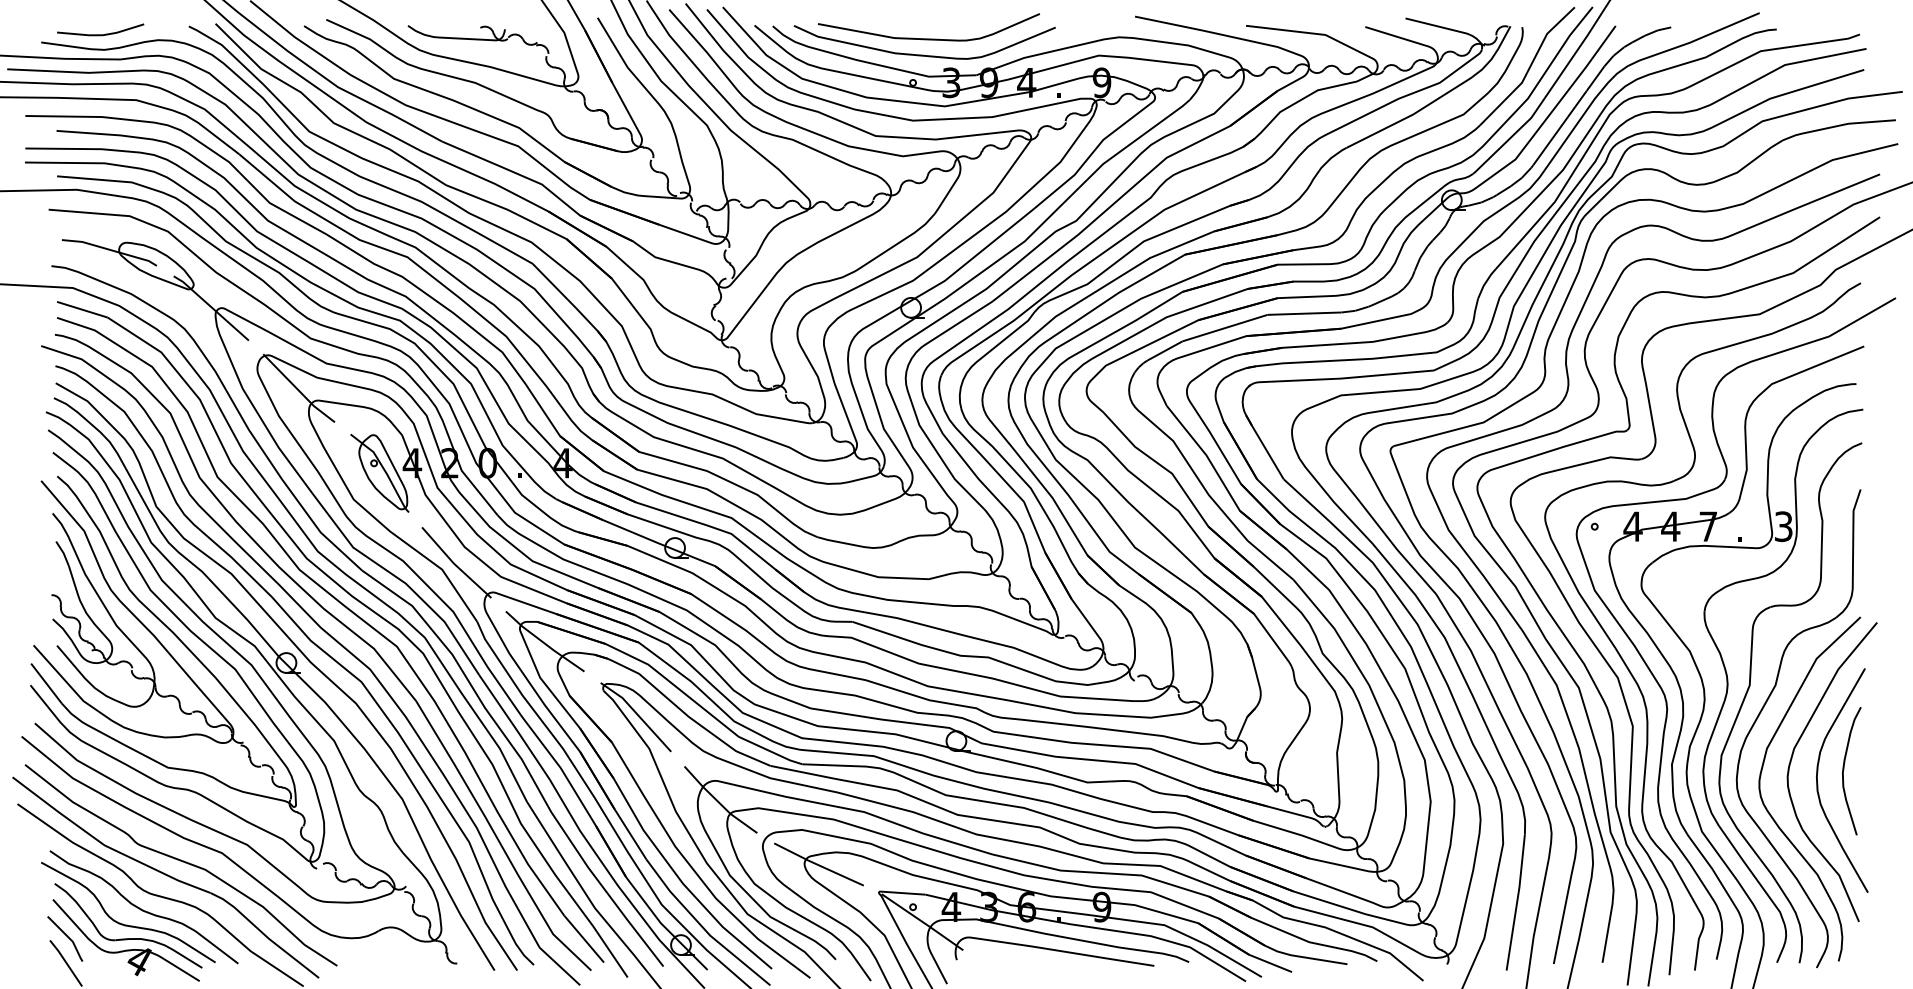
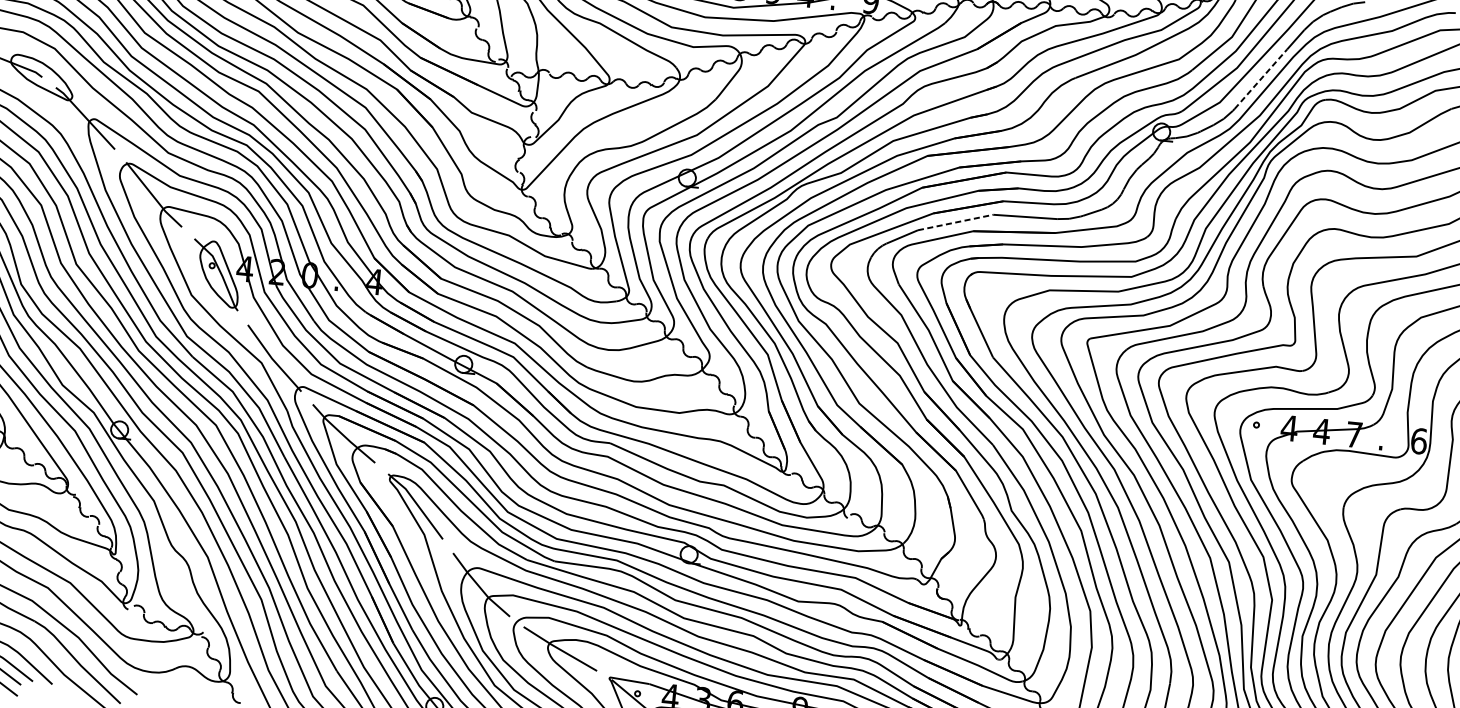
line: (1559, 128) -> (1260, 79), solid -> dashed
line: (1225, 328) -> (955, 222), solid -> dashed
text: (1783, 526) -> (1418, 441), 3 -> 6

